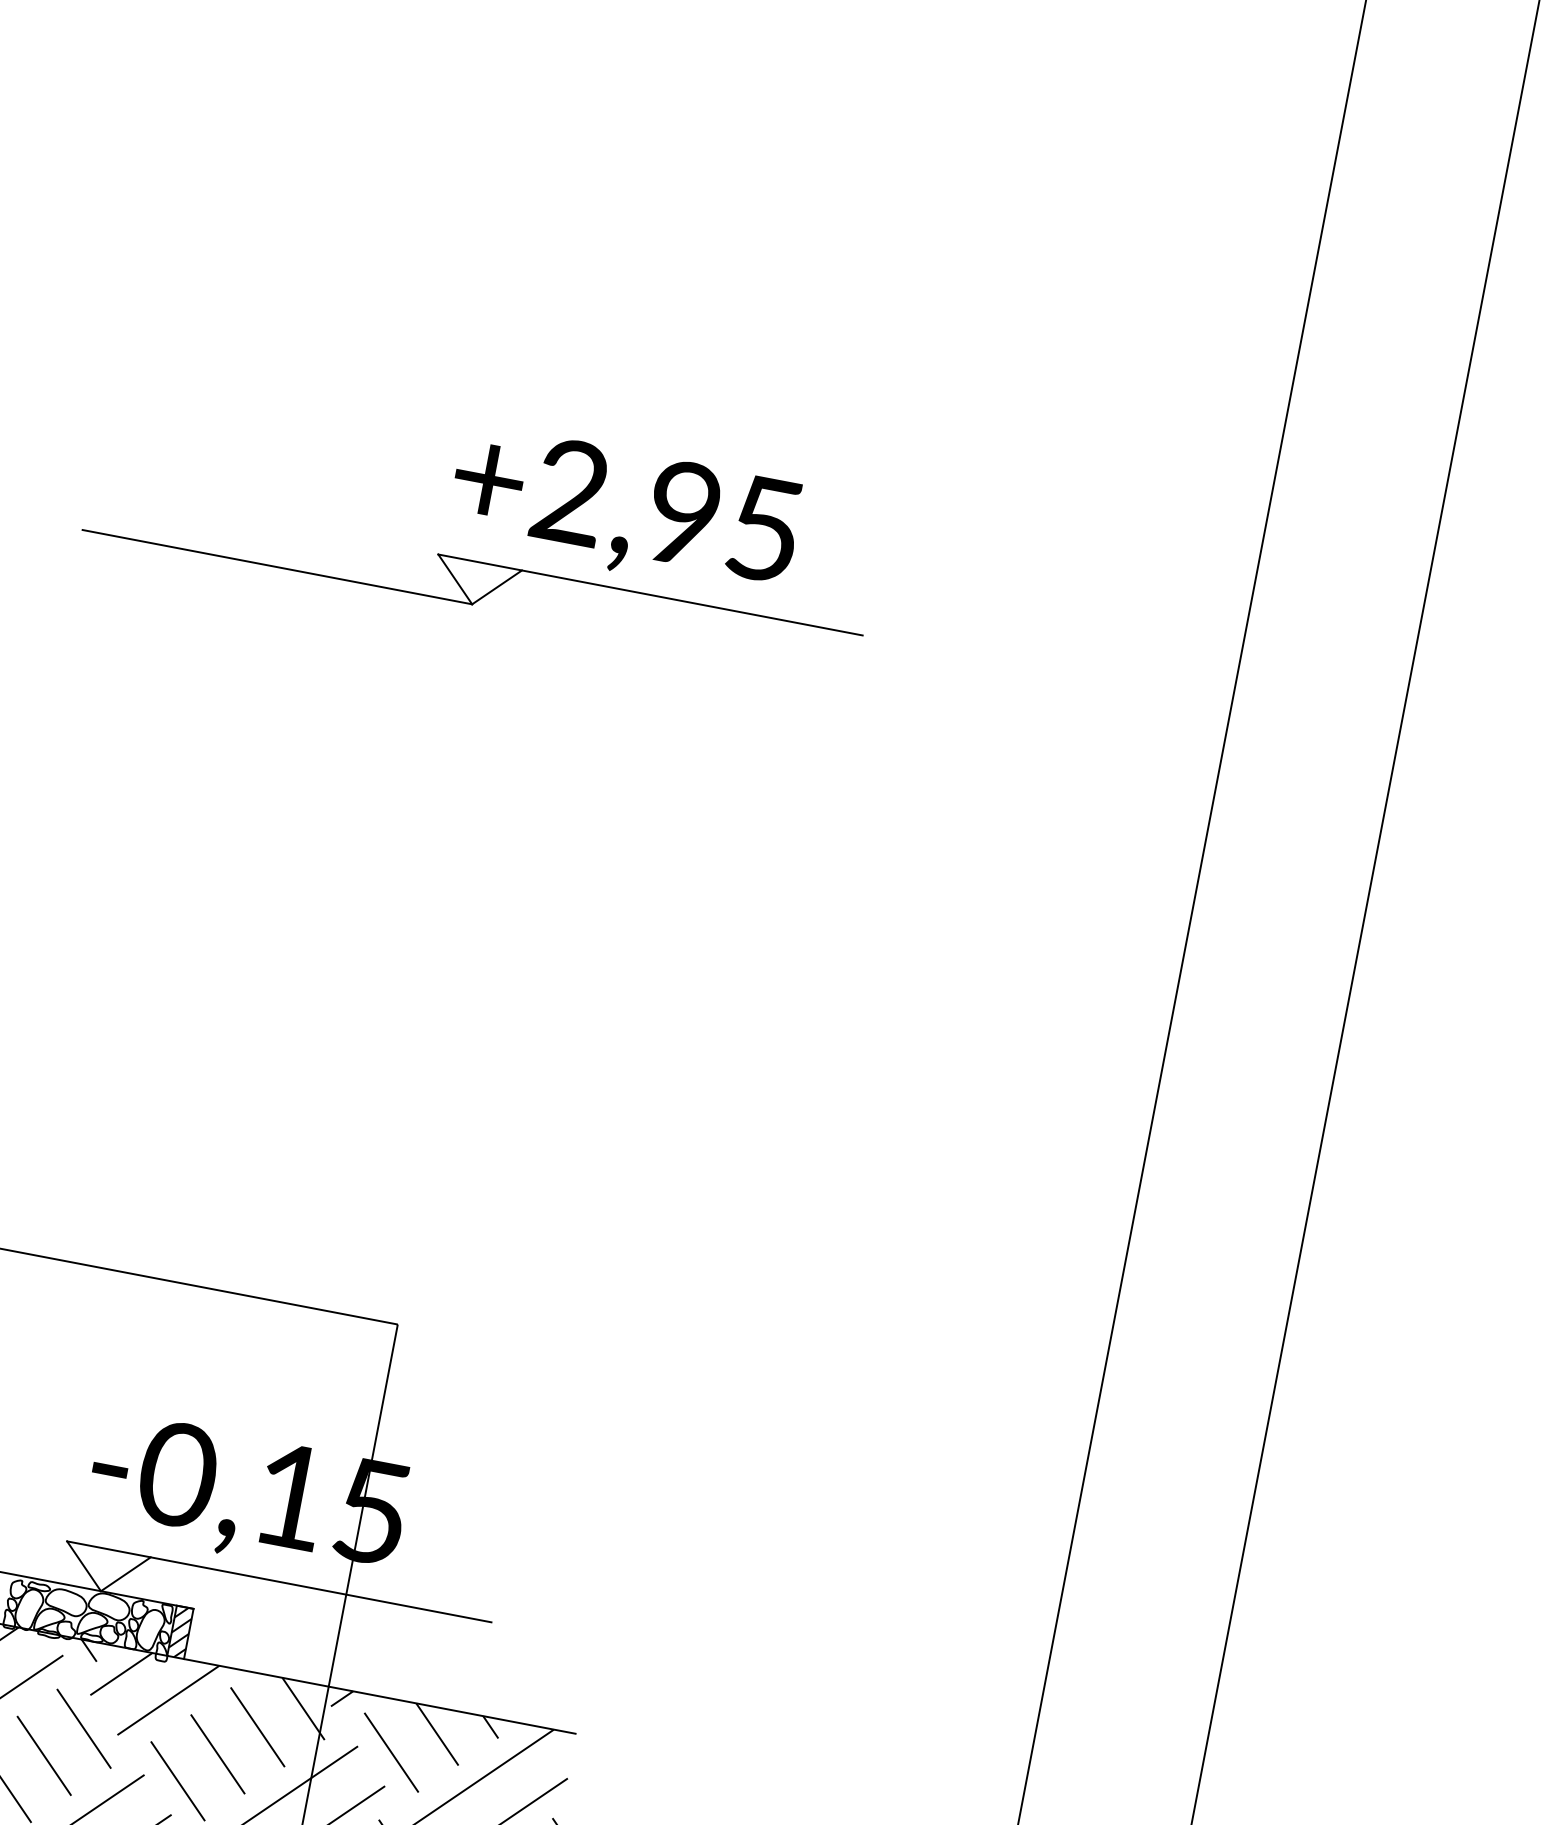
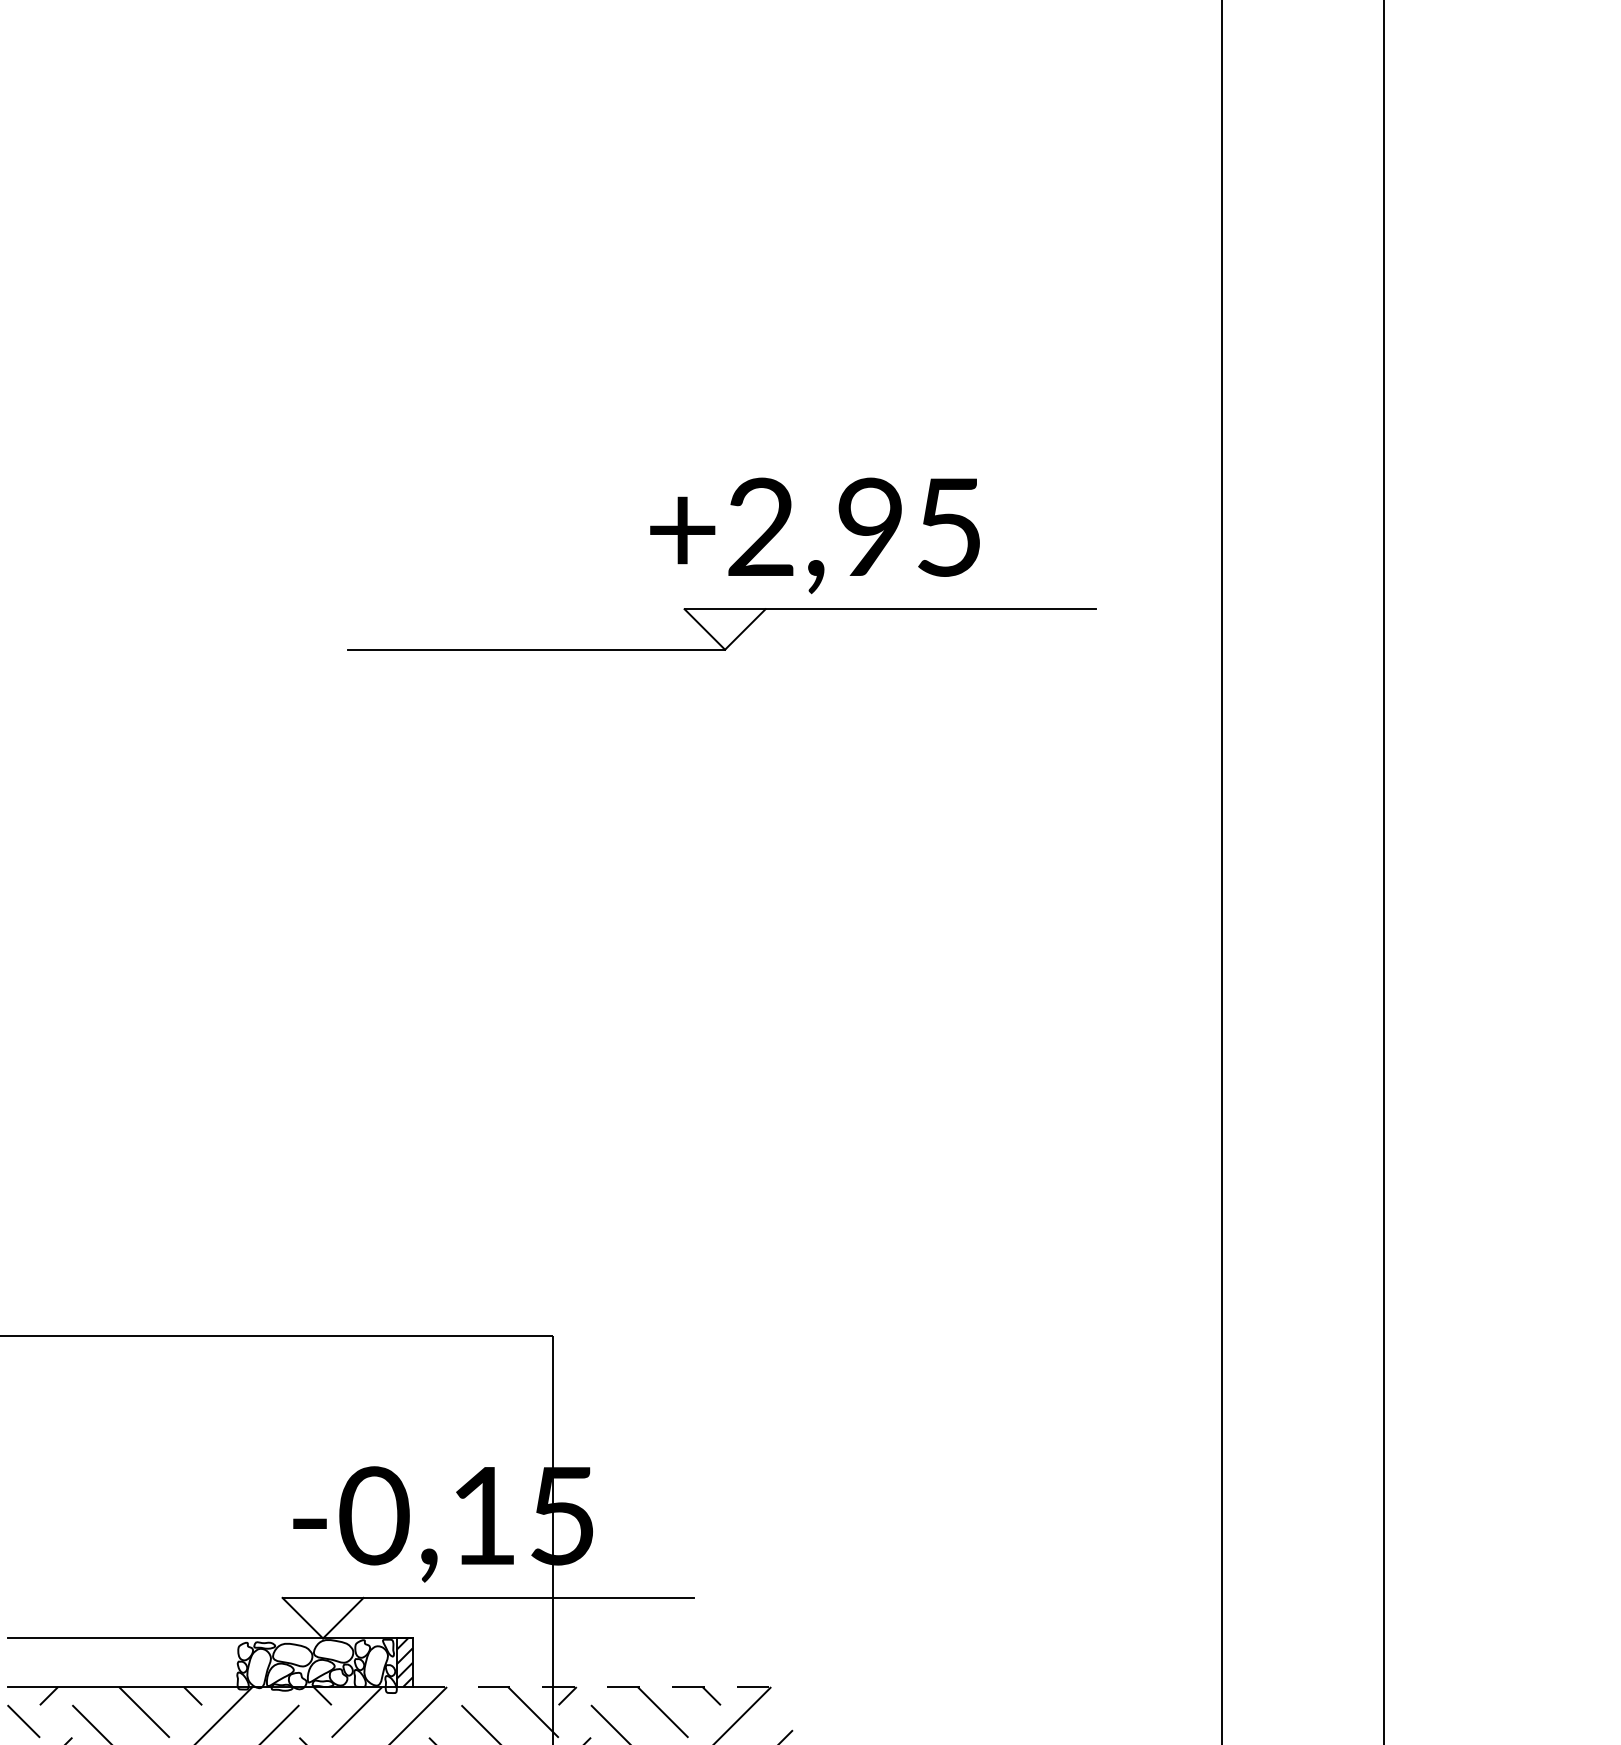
text: (624, 511) -> (814, 535), moved
part: (472, 582) -> (721, 629), moved
line: (379, 1696) -> (602, 1687), solid -> dashed

